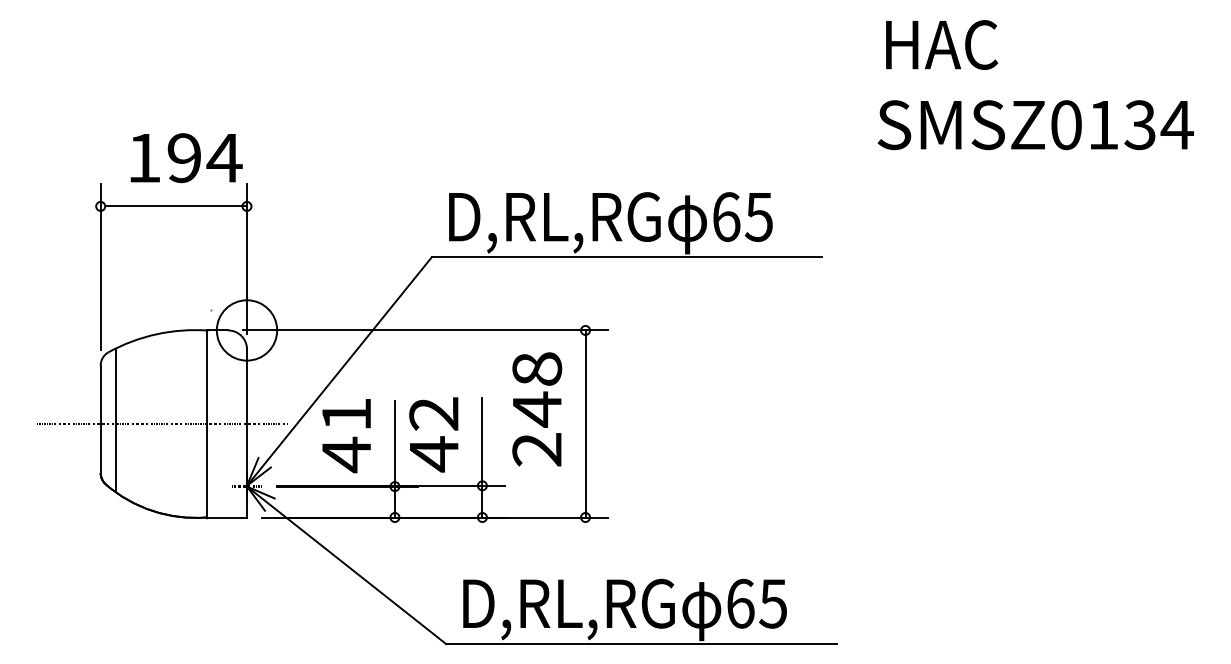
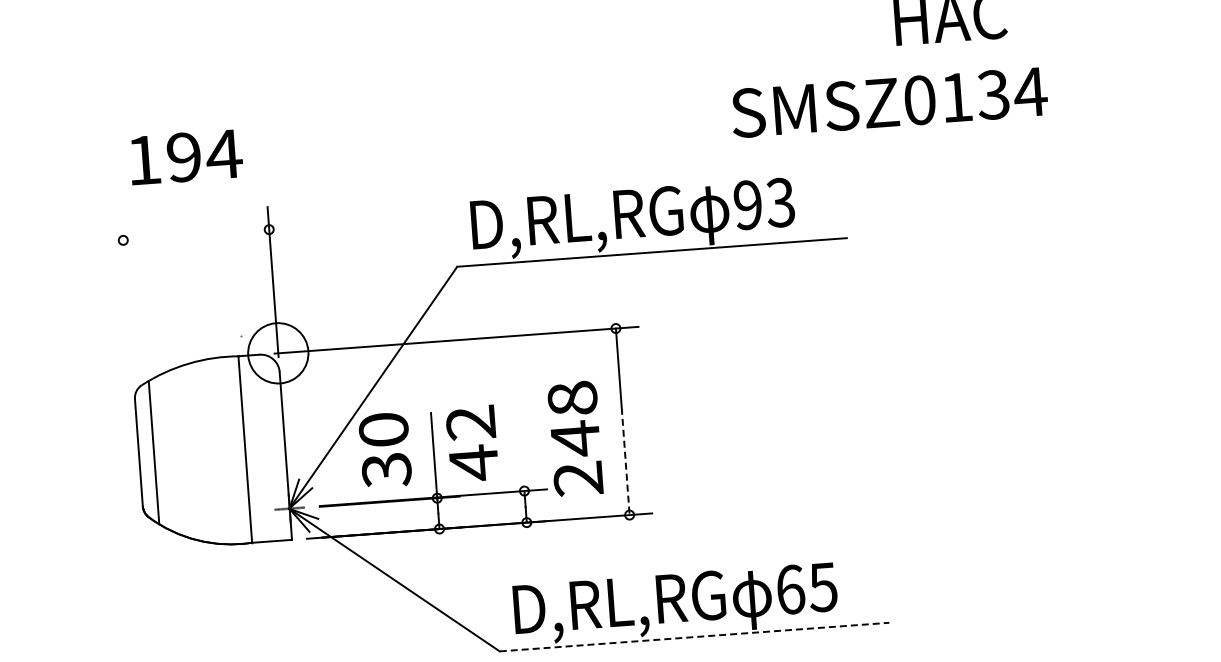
text: (1035, 125) -> (889, 102), moved
text: (186, 158) -> (186, 157), moved
line: (175, 206) -> (197, 234), removed
text: (742, 216) -> (764, 203), 65 -> 93
line: (100, 266) -> (127, 300), removed
text: (537, 409) -> (575, 438), moved
line: (161, 423) -> (199, 452), removed
text: (346, 435) -> (385, 450), 41 -> 30
line: (482, 441) -> (521, 446), removed
line: (585, 464) -> (625, 462), solid -> dashed
line: (641, 643) -> (694, 636), solid -> dashed

